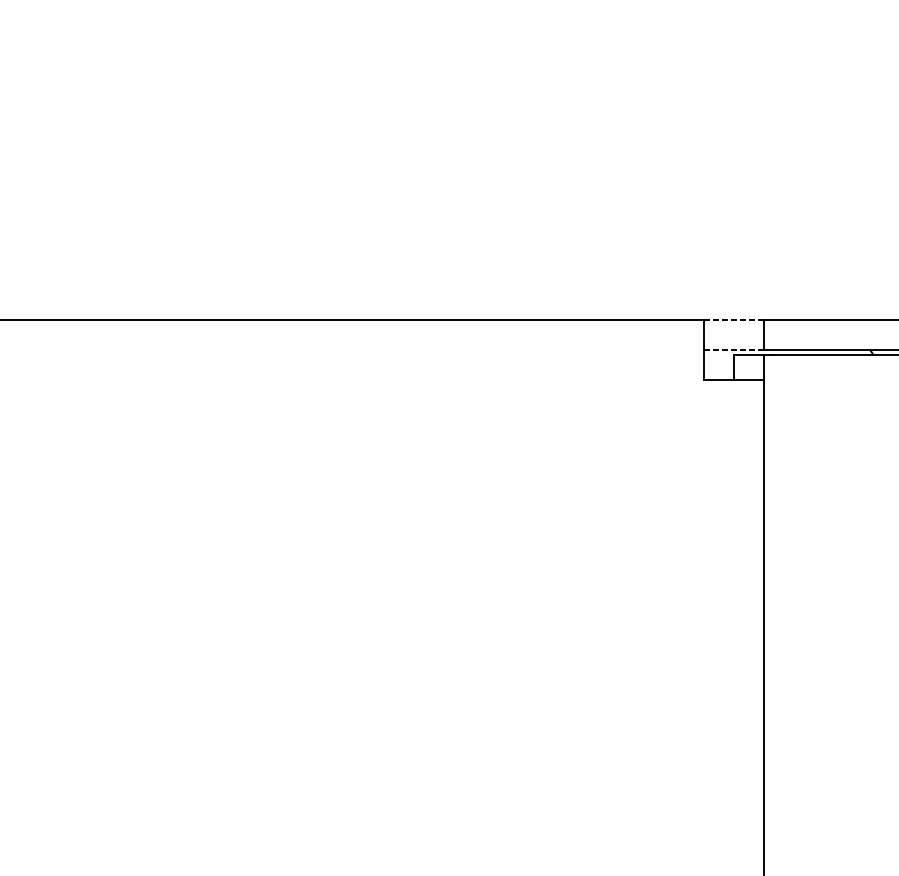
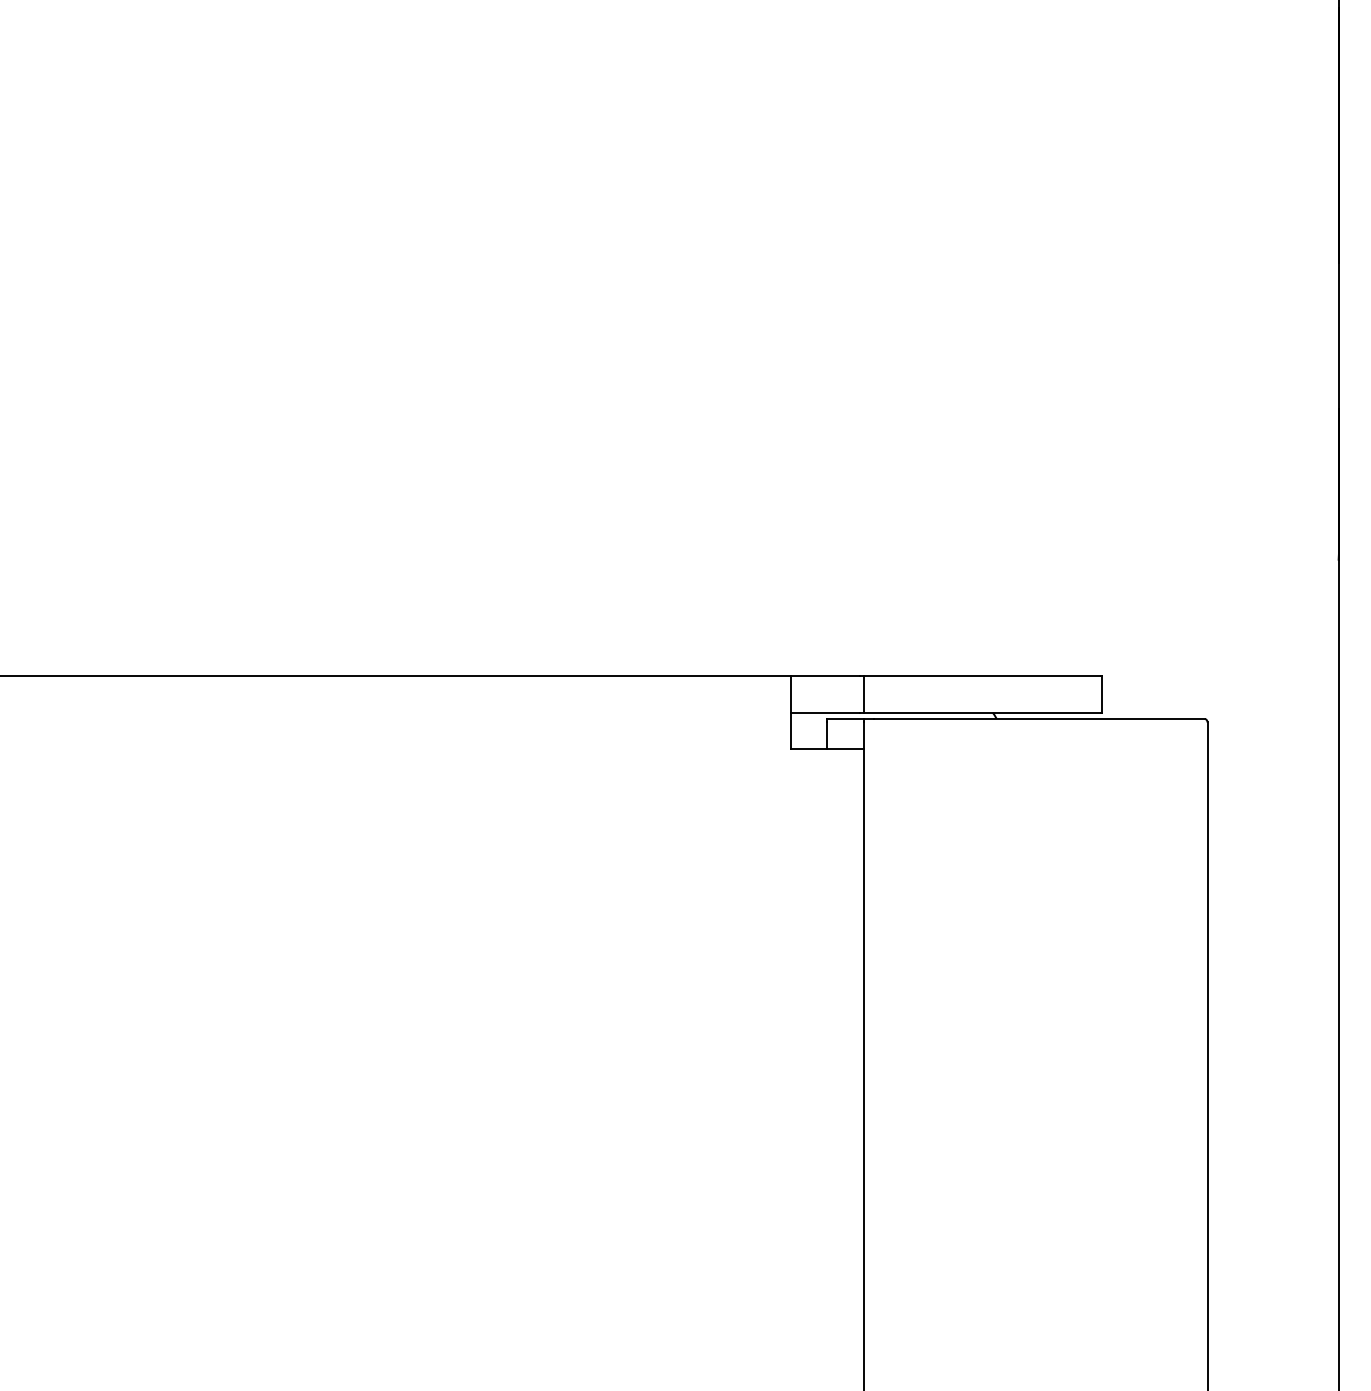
line: (732, 320) -> (825, 676), dashed -> solid
line: (732, 350) -> (825, 712), dashed -> solid

